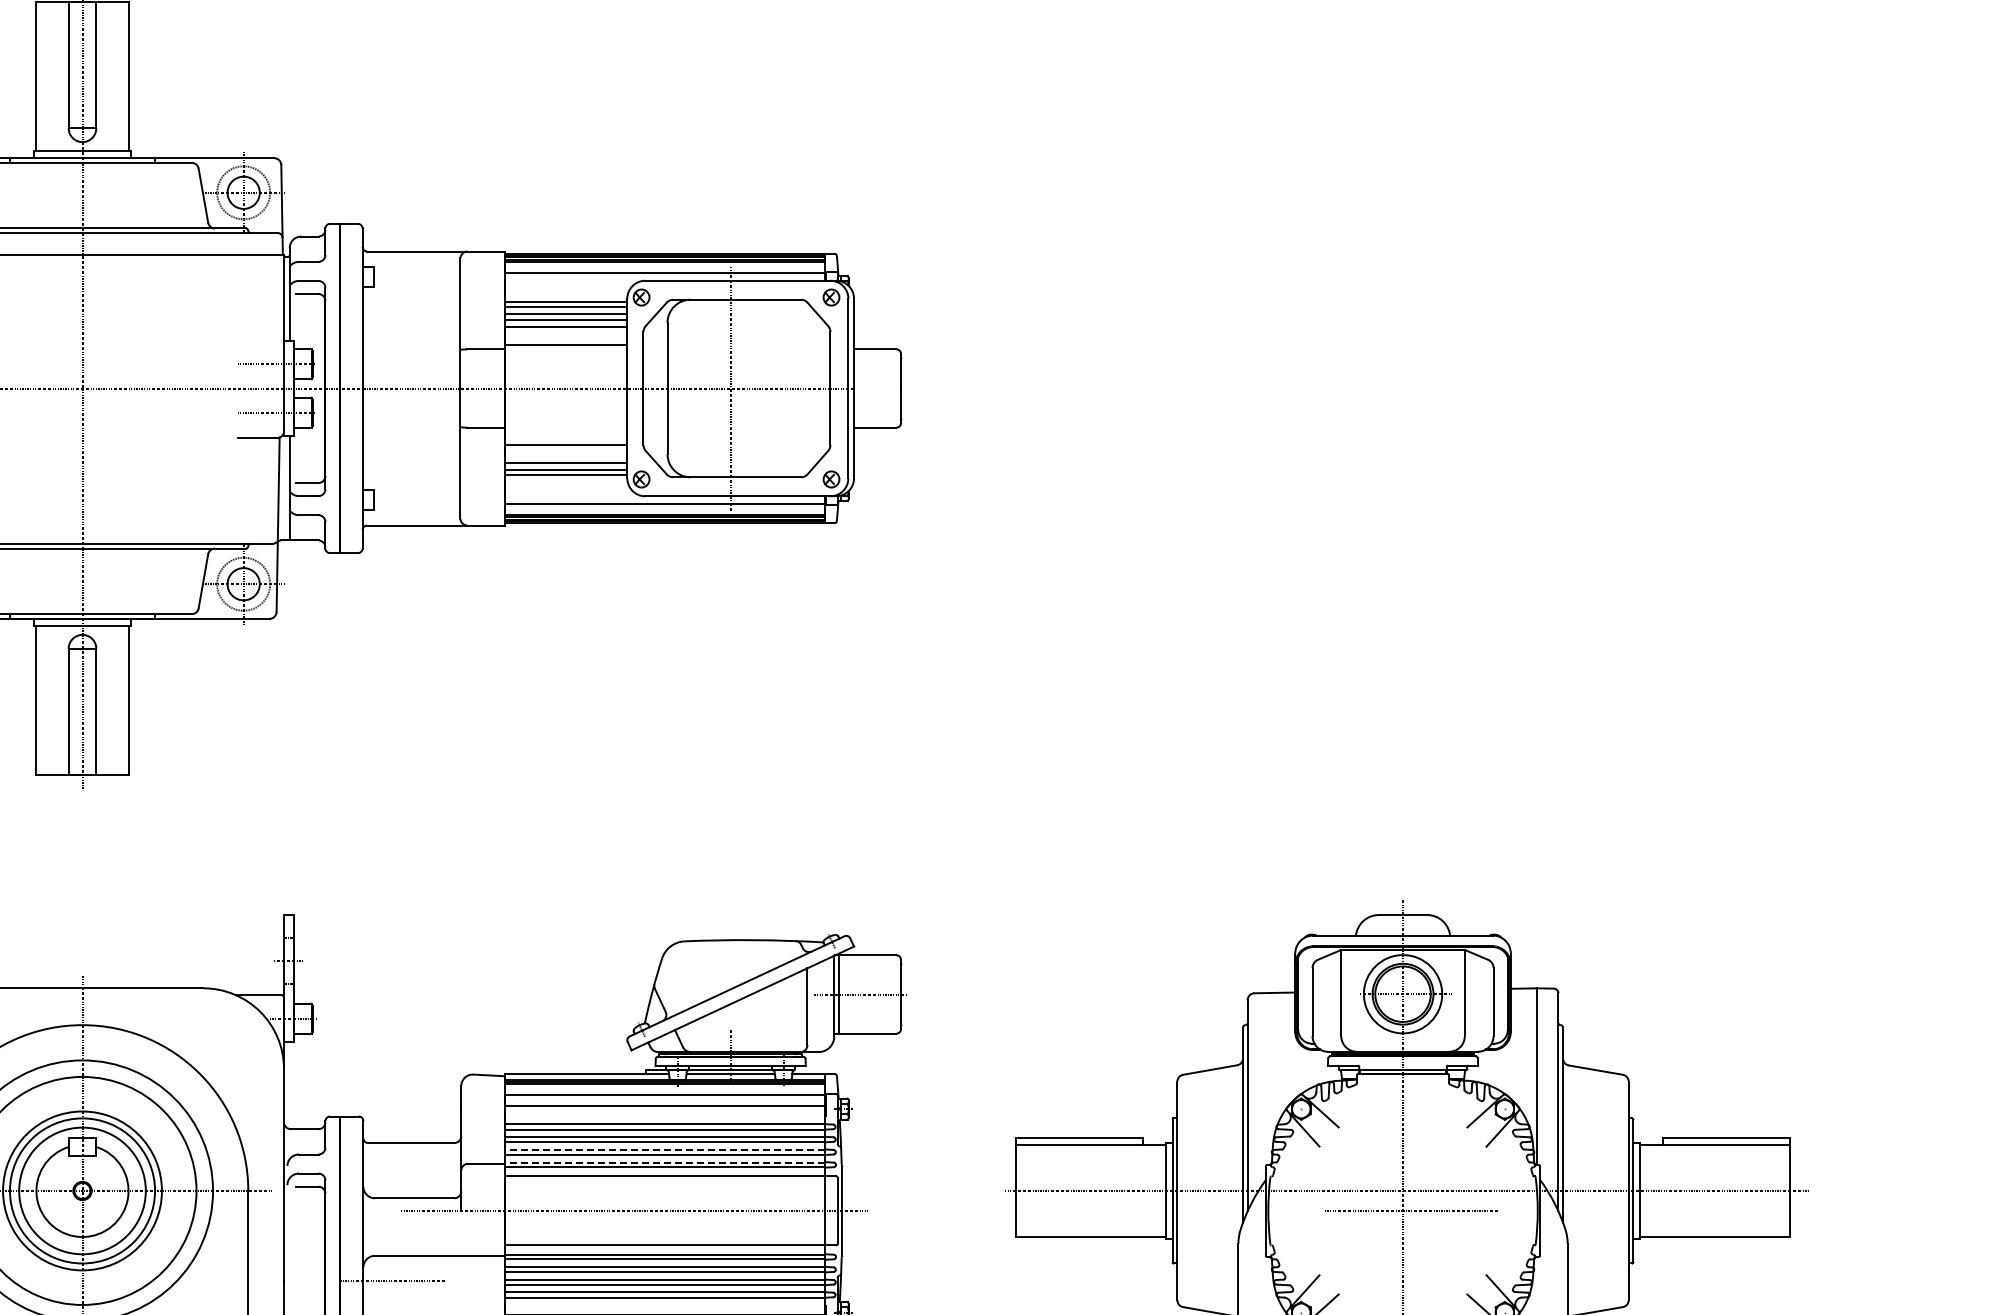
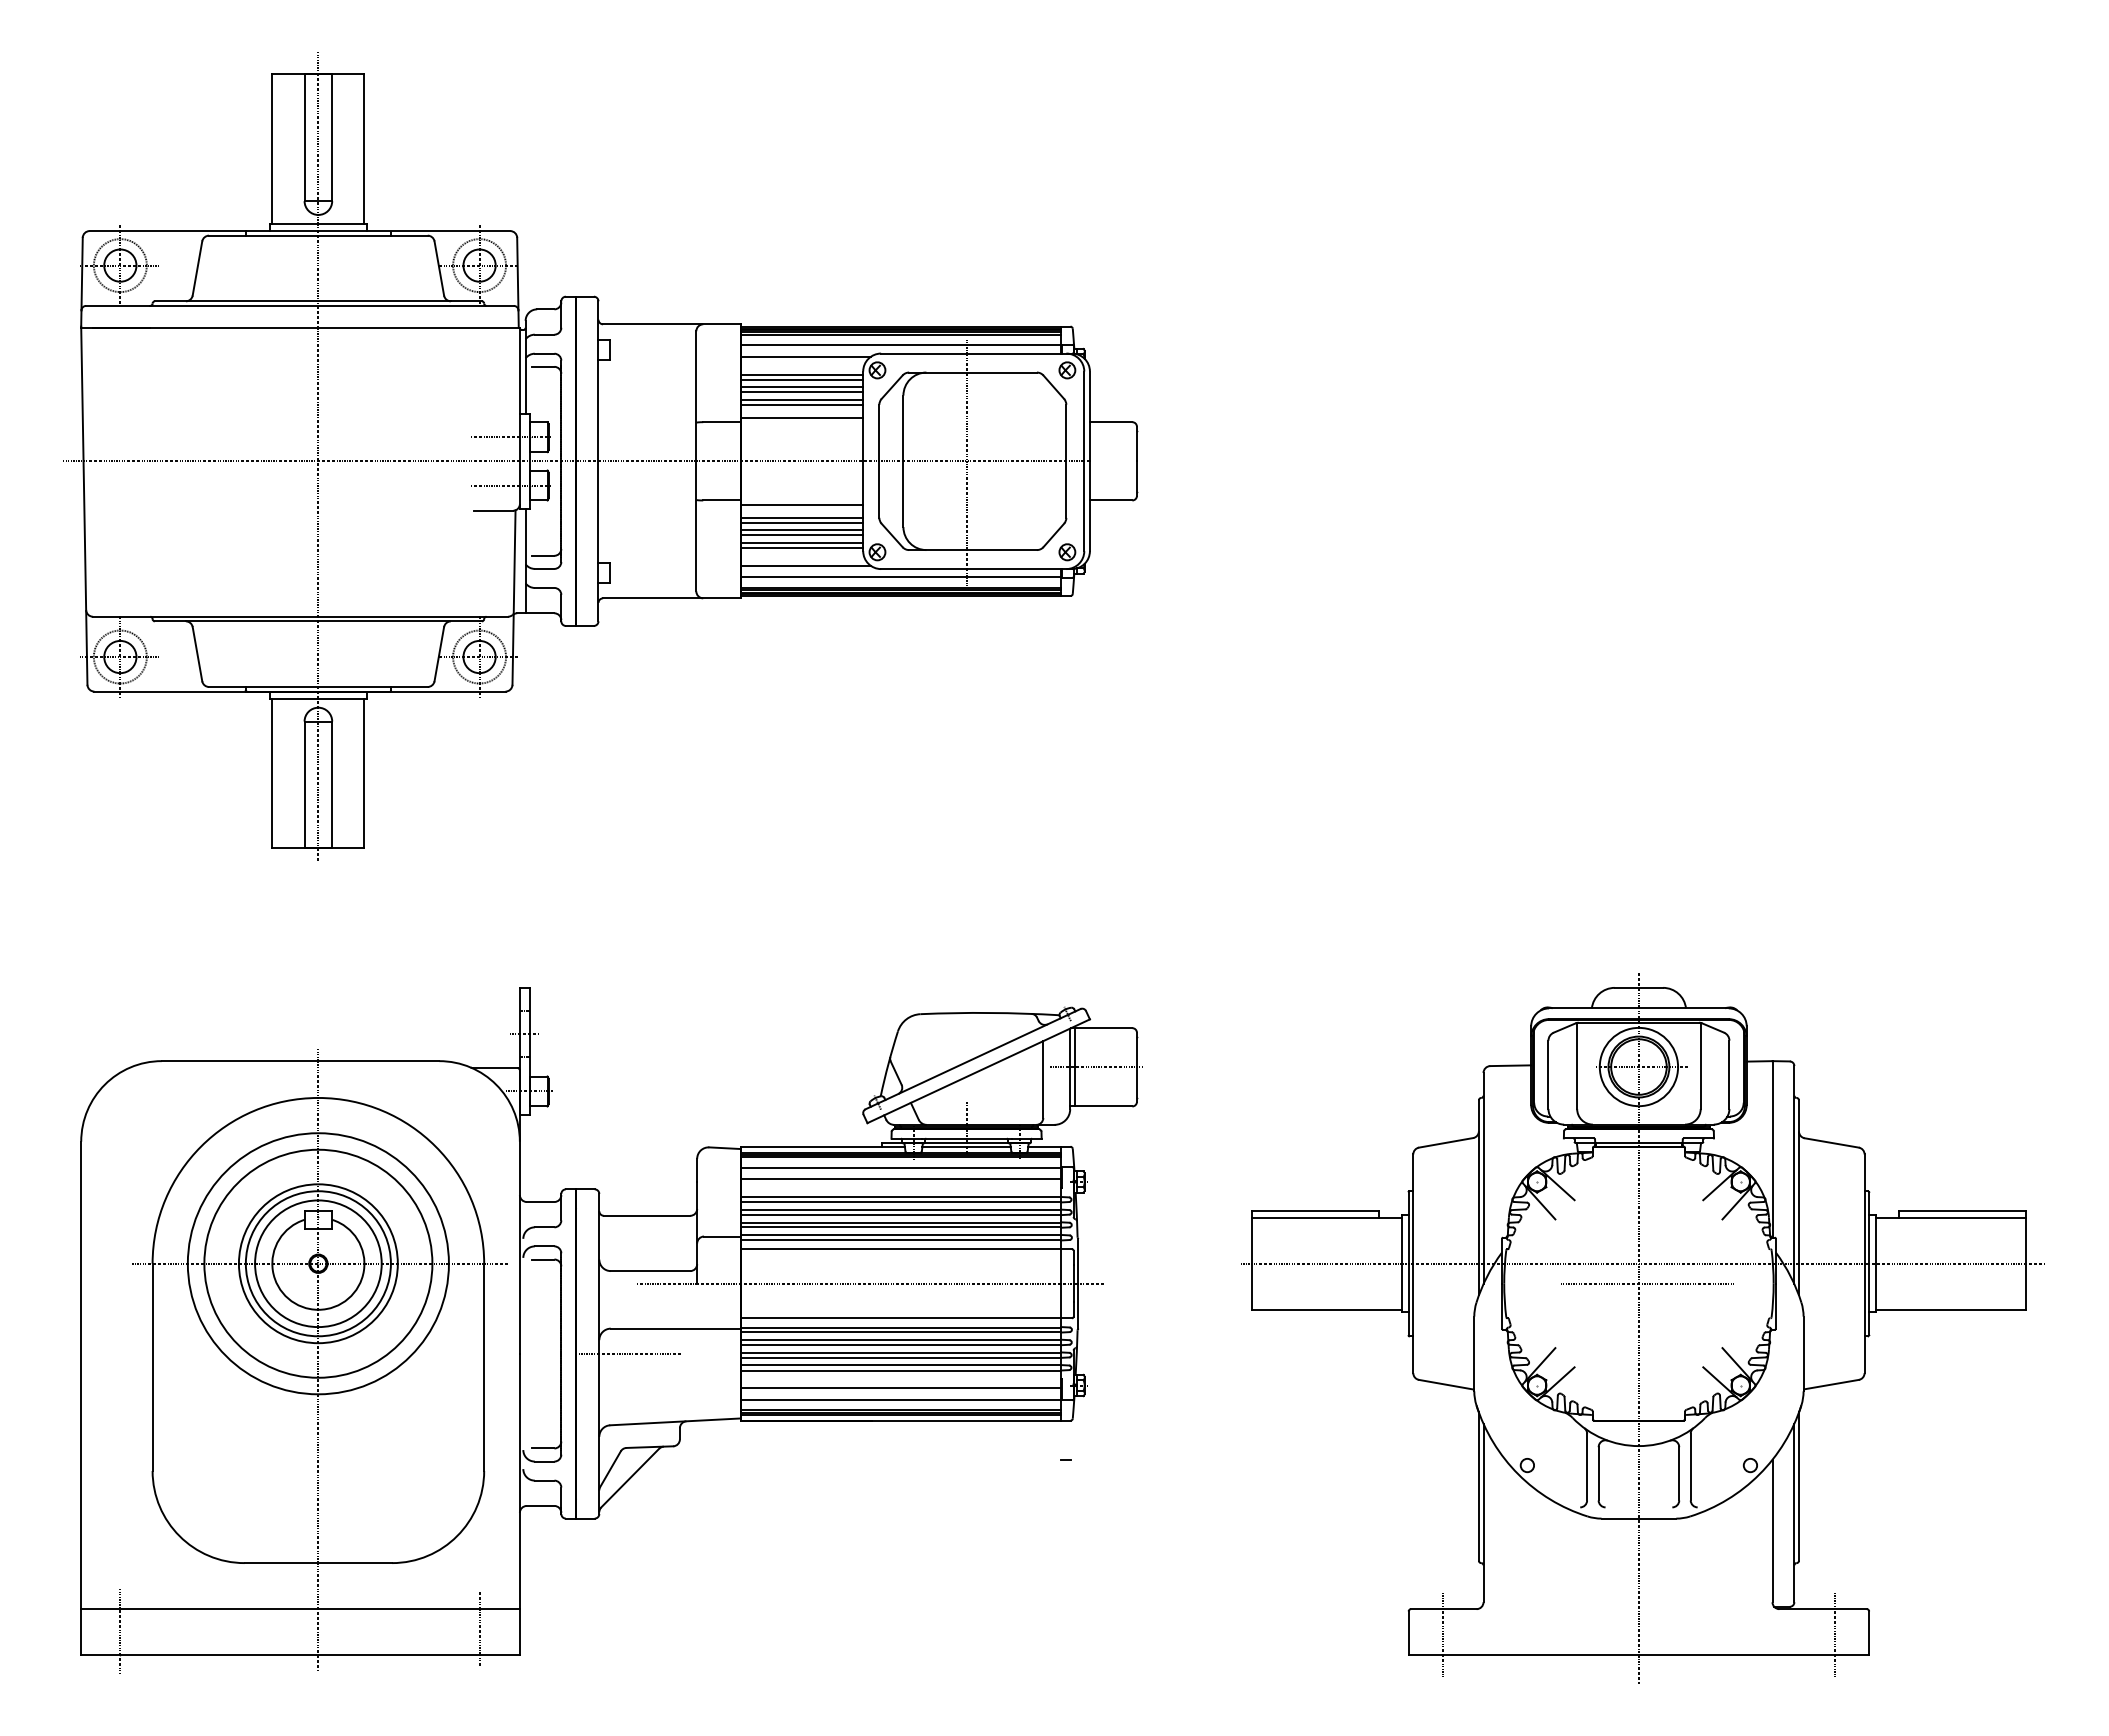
line: (569, 283) -> (805, 356), added
line: (565, 332) -> (801, 405), added
line: (565, 431) -> (801, 504), added
line: (565, 449) -> (801, 522), added
line: (565, 457) -> (801, 530), added
line: (569, 492) -> (805, 565), added
line: (664, 1149) -> (900, 1222), dashed -> solid
line: (664, 1162) -> (900, 1235), dashed -> solid

